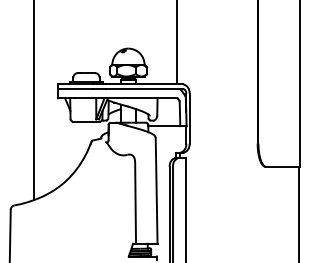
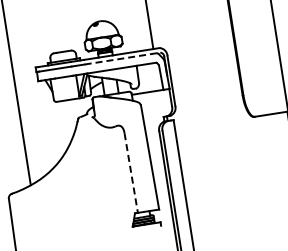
line: (145, 88) -> (123, 58), solid -> dashed
line: (135, 204) -> (131, 174), solid -> dashed

